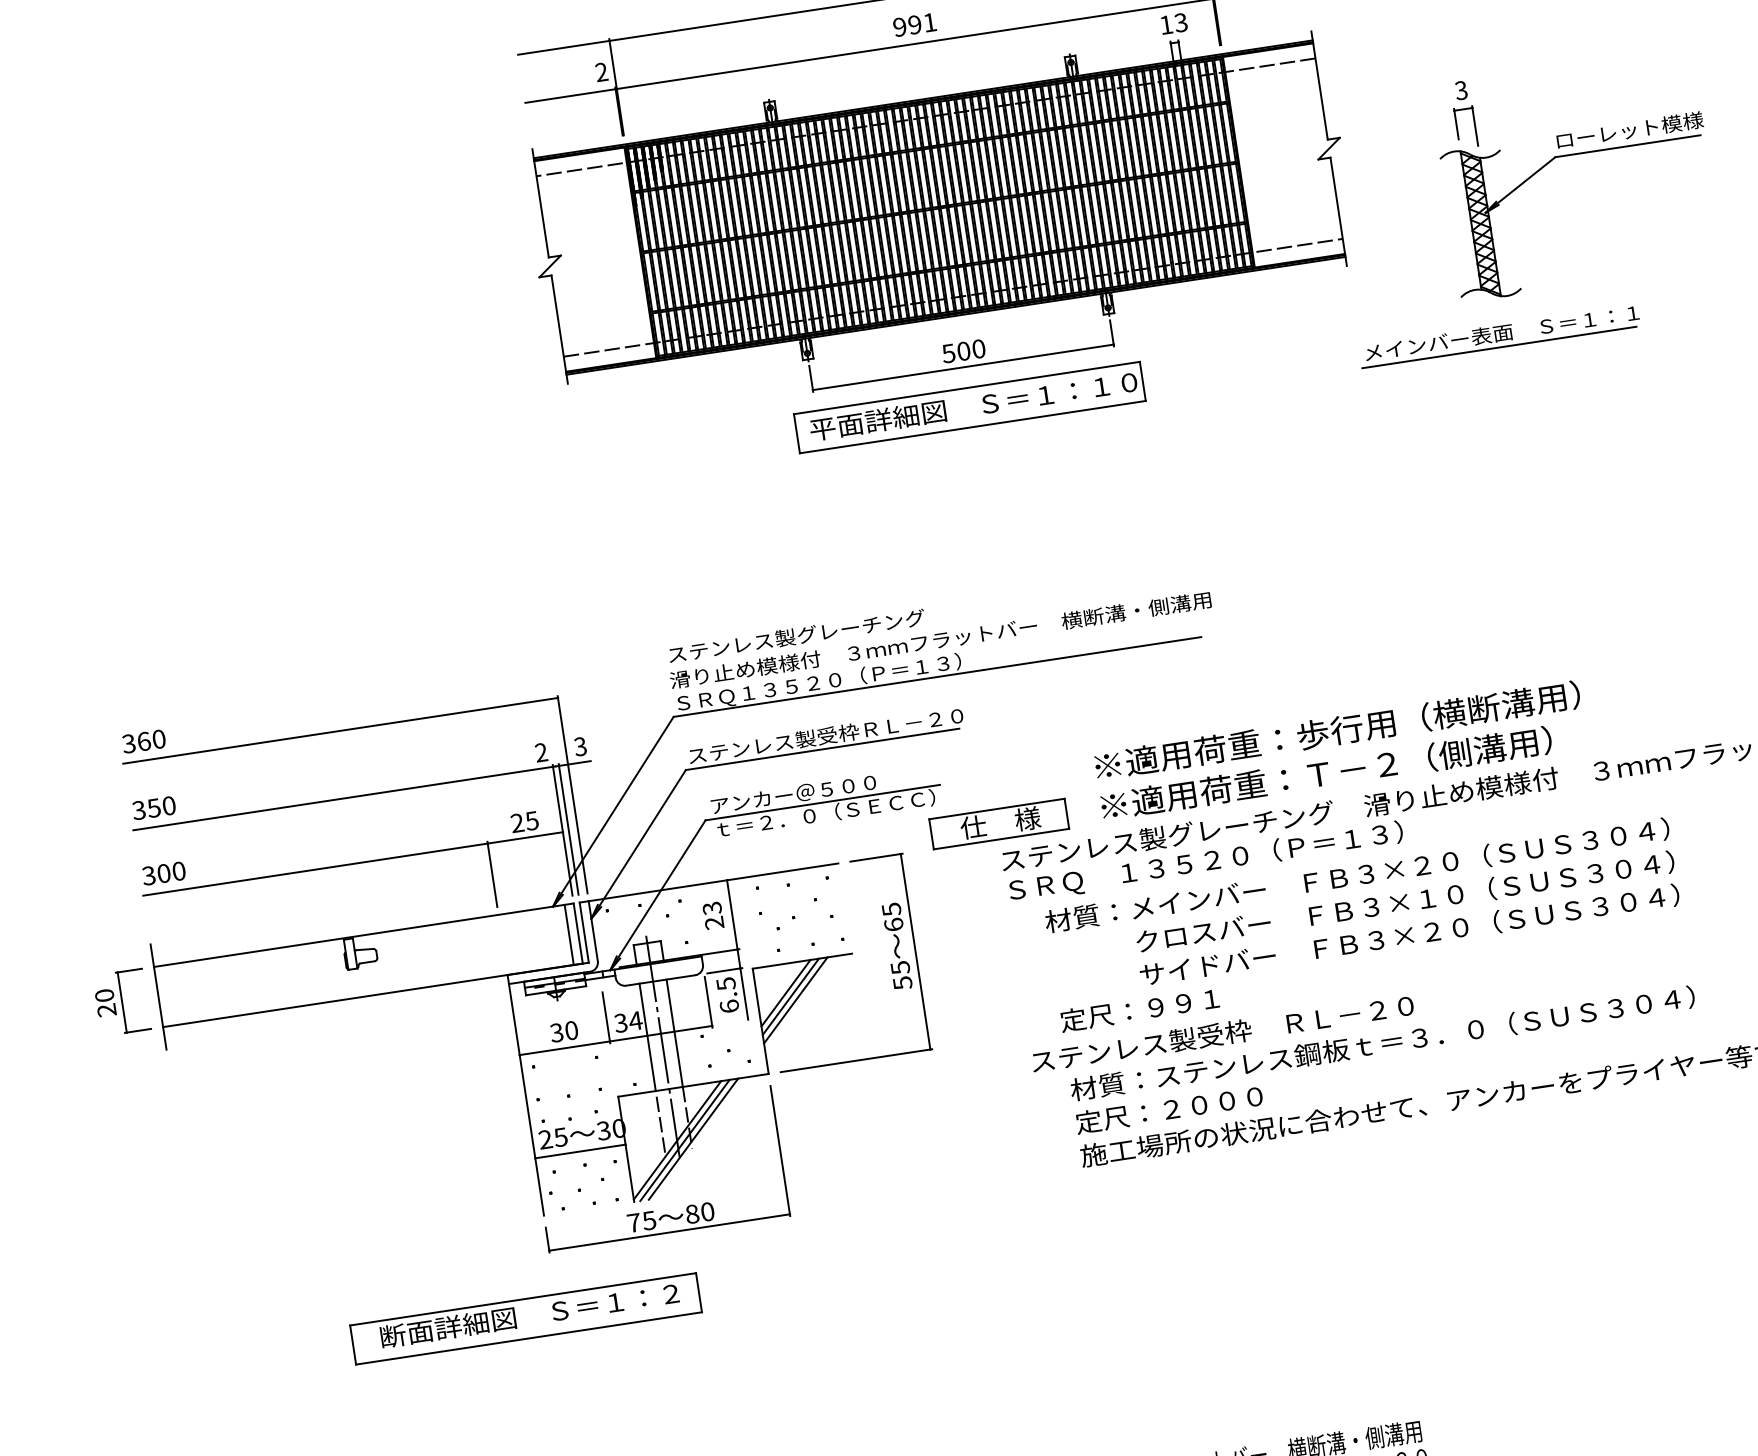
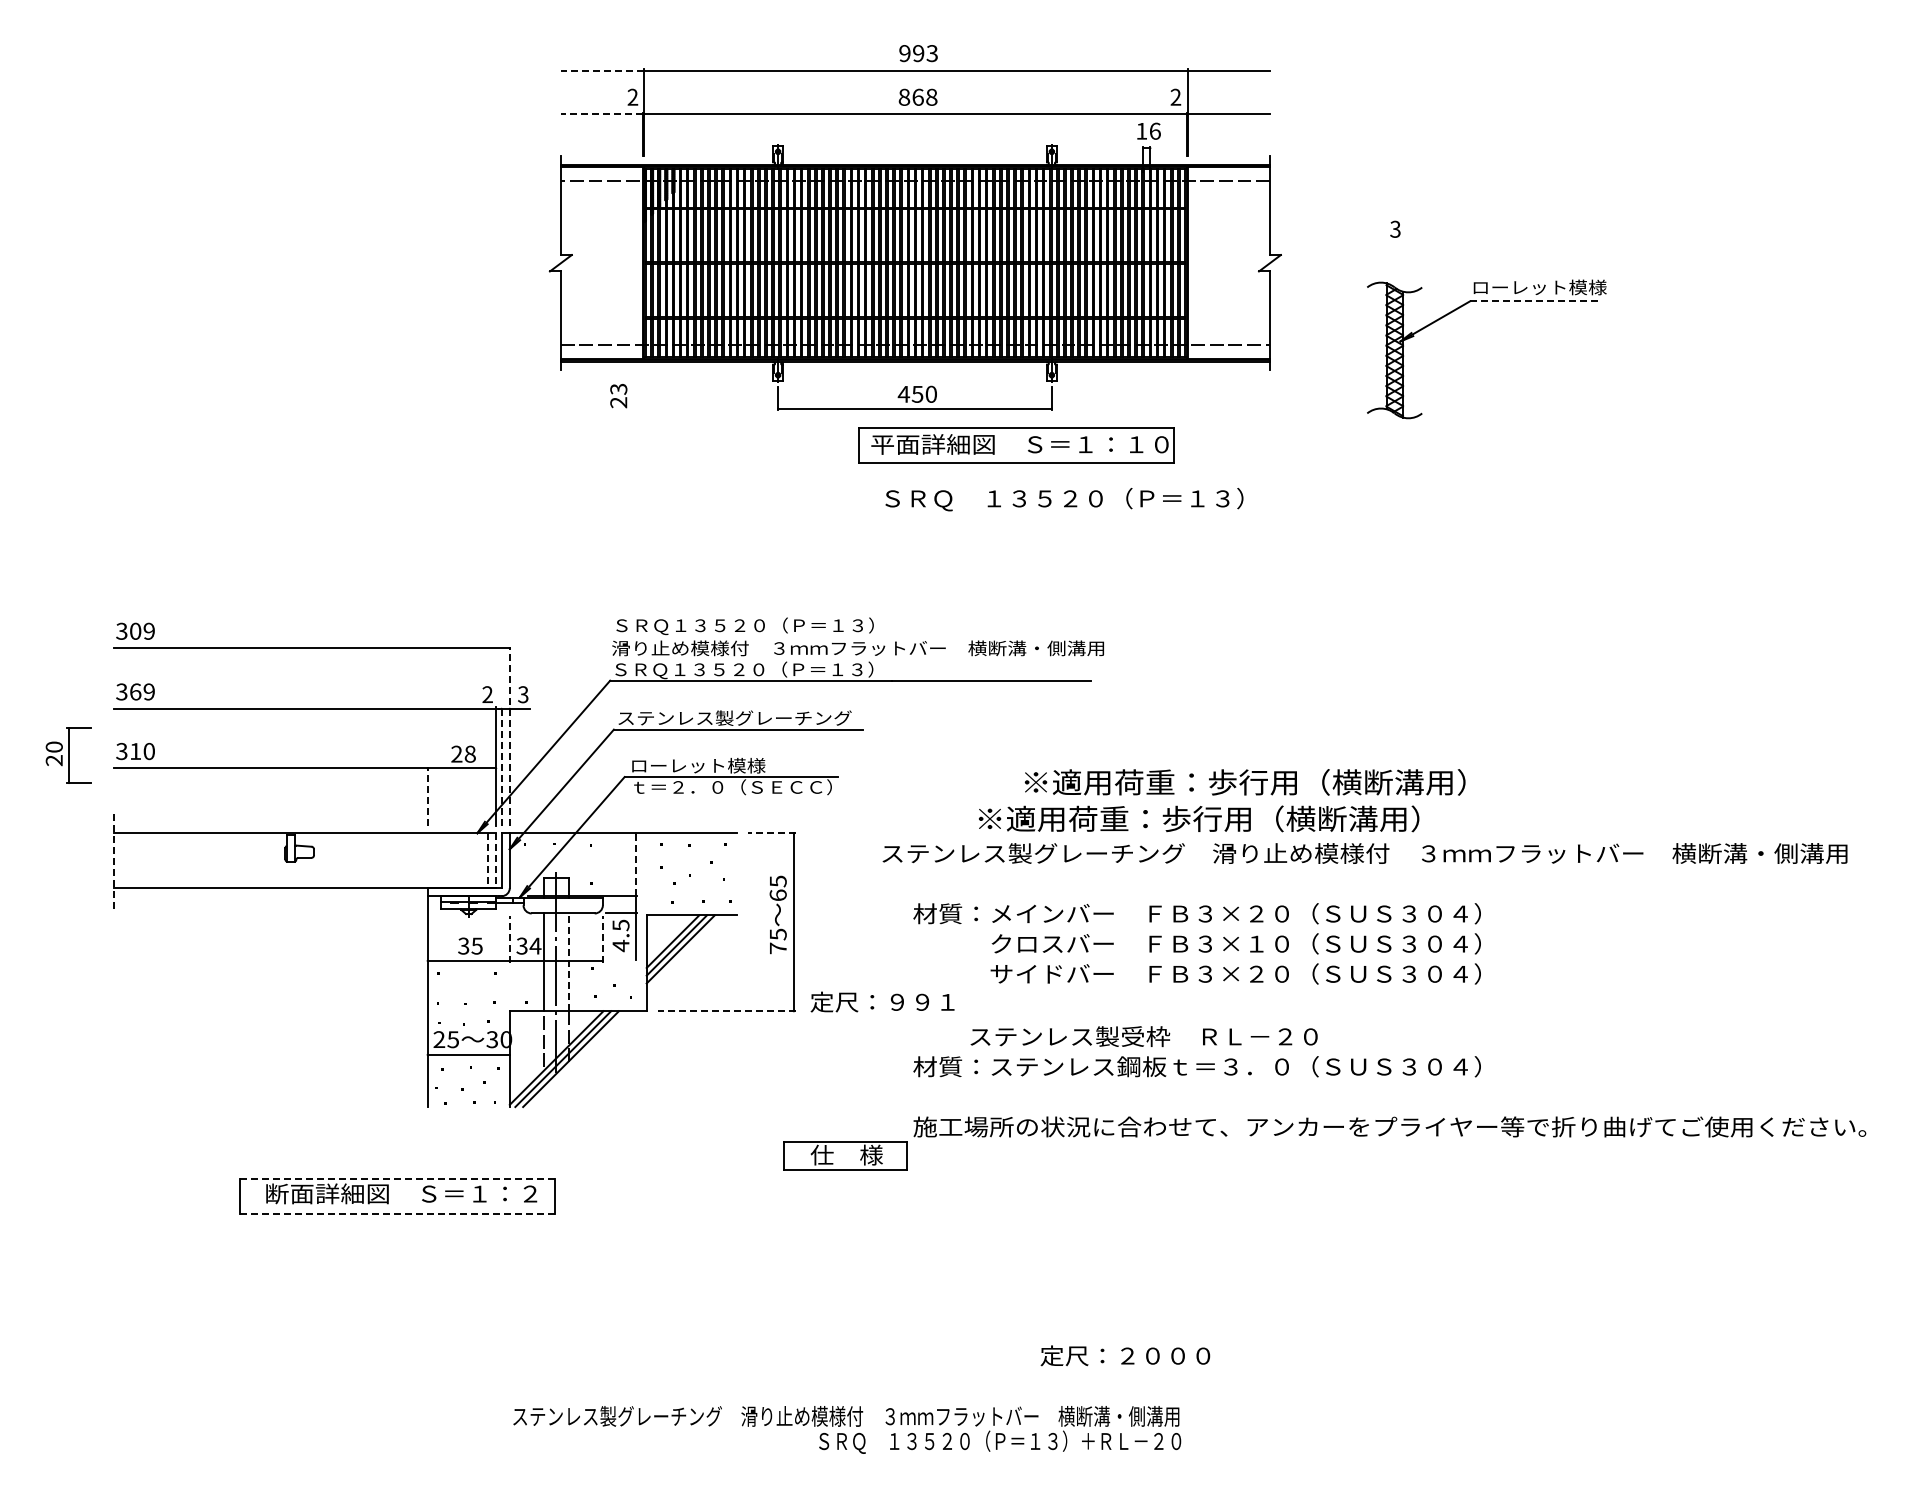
text: (1180, 22) -> (1154, 130), 13 -> 16
text: (914, 24) -> (917, 96), 991 -> 868
line: (563, 47) -> (602, 70), solid -> dashed
line: (570, 96) -> (601, 114), solid -> dashed
part: (1458, 128) -> (1387, 262), removed
line: (1628, 146) -> (1536, 301), solid -> dashed
part: (1499, 335) -> (1396, 452), removed
text: (955, 351) -> (910, 393), 500 -> 450
part: (969, 407) -> (1016, 445), moved
text: (811, 635) -> (743, 626), ステンレス製グレーチング -> ＳＲＱ１３５２０（Ｐ＝１３）
text: (889, 725) -> (801, 717), ステンレス製受枠ＲＬ－２０ -> ステンレス製グレーチング
text: (1336, 731) -> (1244, 782), moved
text: (151, 739) -> (142, 630), 360 -> 309
text: (1443, 755) -> (1290, 818), ※適用荷重：Ｔ－２（側溝用） -> ※適用荷重：歩行用（横断溝用）
line: (572, 794) -> (509, 736), solid -> dashed
text: (793, 794) -> (706, 765), アンカー＠５００ -> ローレット模様
text: (160, 806) -> (141, 691), 350 -> 369
text: (531, 820) -> (469, 753), 25 -> 28
part: (999, 823) -> (845, 1155), moved
line: (568, 829) -> (501, 766), solid -> dashed
line: (876, 857) -> (771, 833), solid -> dashed
text: (1206, 862) -> (1064, 499), moved
text: (163, 873) -> (135, 751), 300 -> 310
line: (492, 874) -> (427, 796), solid -> dashed
line: (731, 914) -> (635, 864), solid -> dashed
text: (713, 916) -> (618, 396), moved
line: (578, 934) -> (496, 861), solid -> dashed
line: (568, 935) -> (487, 861), solid -> dashed
text: (903, 983) -> (778, 948), 55 -> 75
line: (158, 996) -> (114, 860), solid -> dashed
line: (708, 1001) -> (602, 938), solid -> dashed
part: (121, 1002) -> (68, 755), moved
text: (728, 1006) -> (620, 945), 6.5 -> 4.5
text: (1139, 1009) -> (882, 1001), moved
line: (605, 1016) -> (509, 938), solid -> dashed
text: (570, 1030) -> (476, 945), 30 -> 35
line: (674, 1033) -> (568, 962), solid -> dashed
text: (1221, 1033) -> (1143, 1036), moved
line: (856, 1061) -> (726, 1011), solid -> dashed
text: (1169, 1109) -> (1125, 1355), moved
part: (653, 1210) -> (525, 1117), removed
line: (523, 1298) -> (398, 1178), solid -> dashed
line: (528, 1338) -> (397, 1214), solid -> dashed

